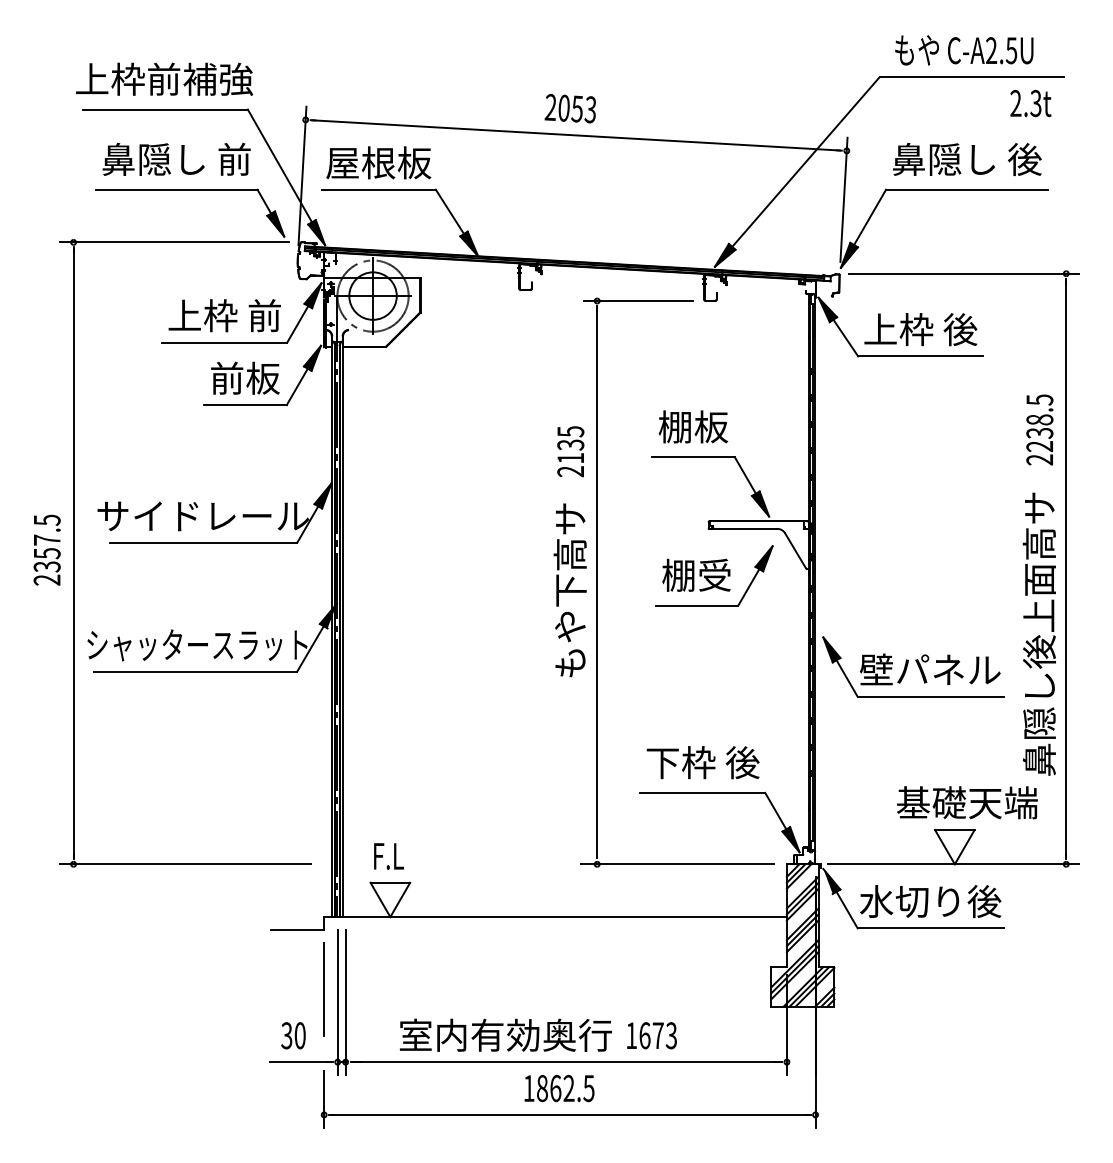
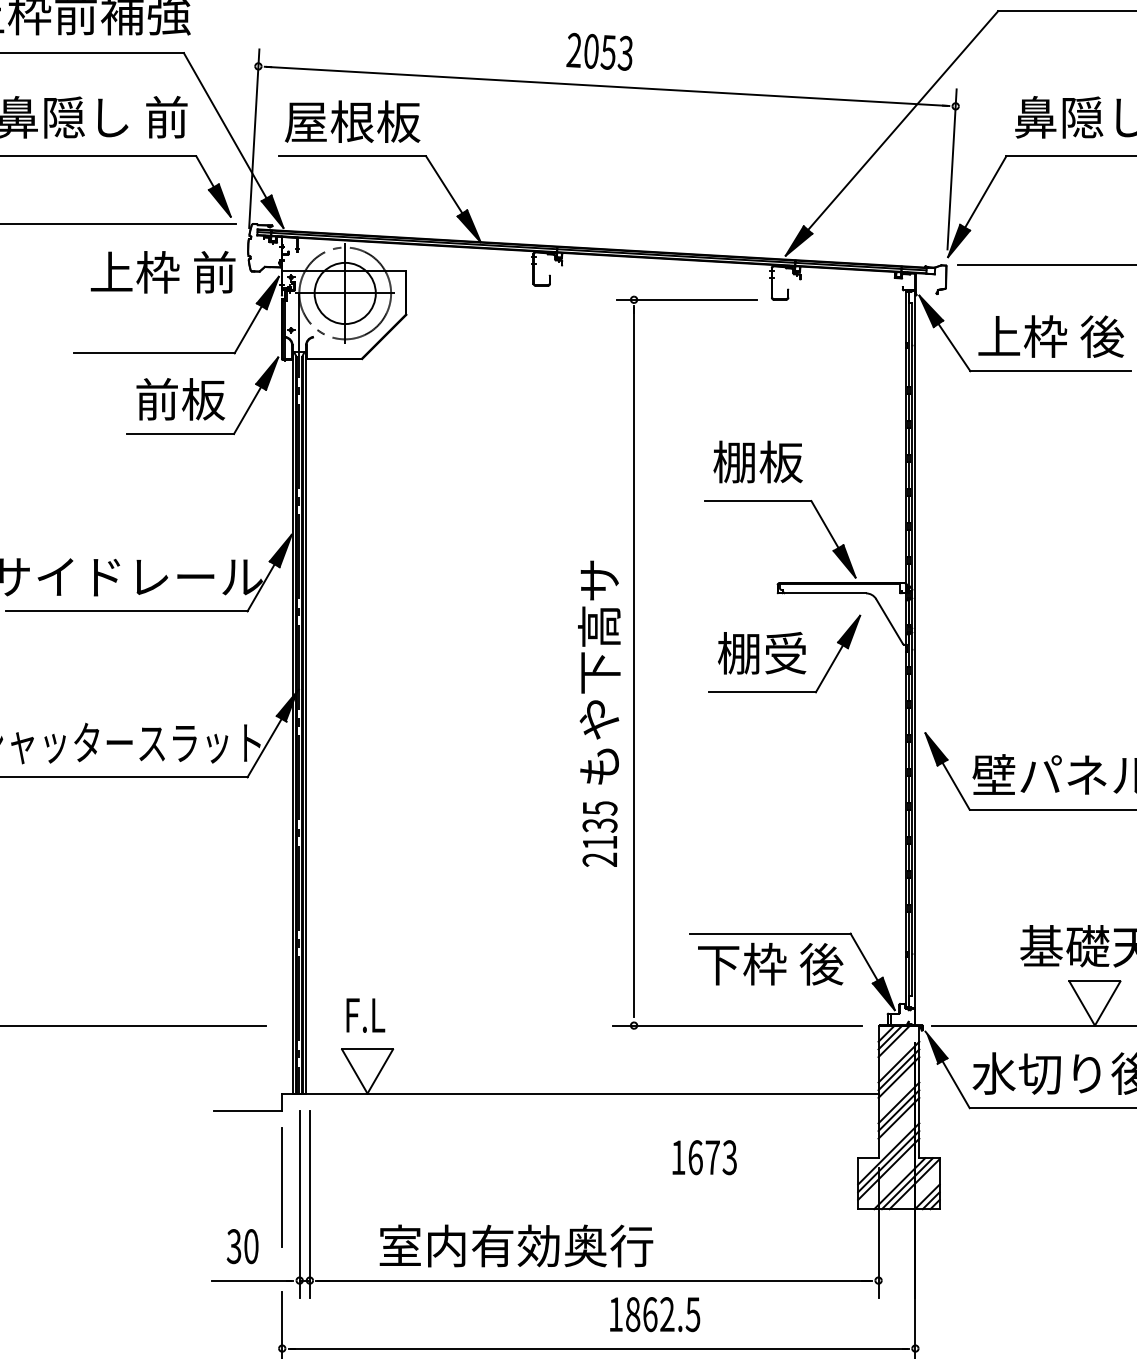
text: (224, 315) -> (162, 272), moved
text: (570, 451) -> (599, 833), moved
text: (702, 762) -> (769, 964), moved
text: (651, 1035) -> (704, 1157), moved
text: (559, 1088) -> (655, 1314), moved

